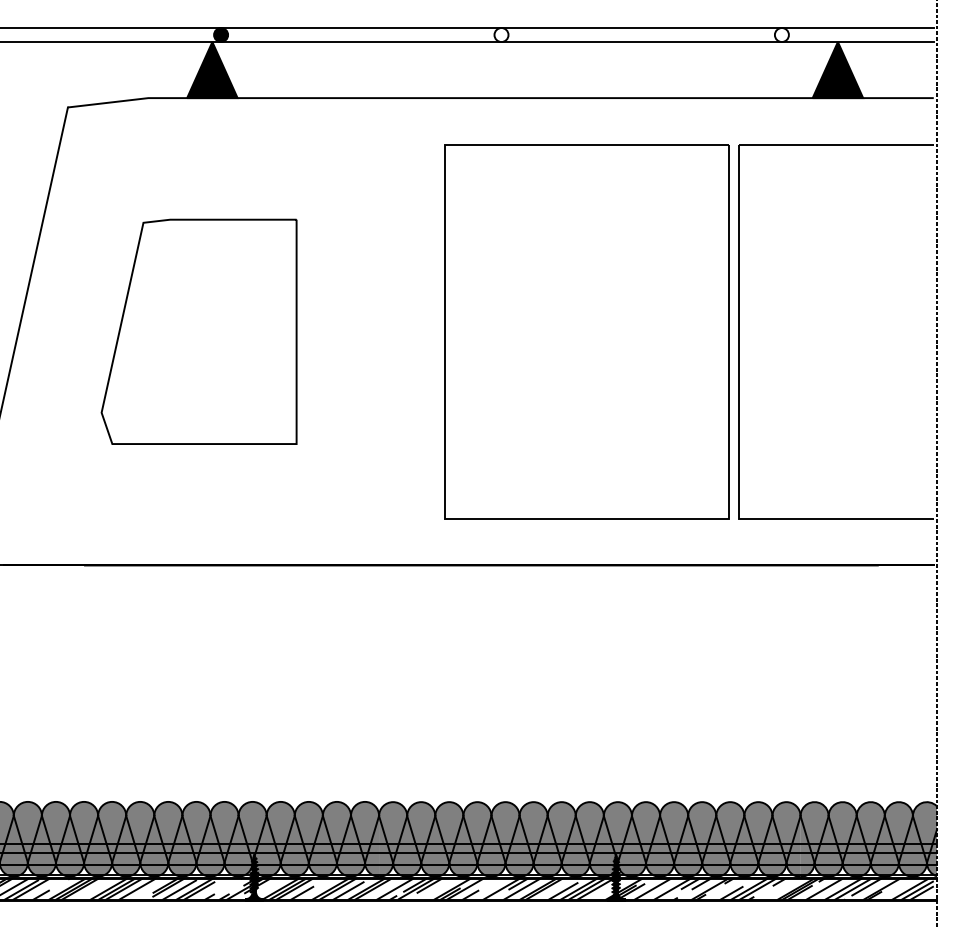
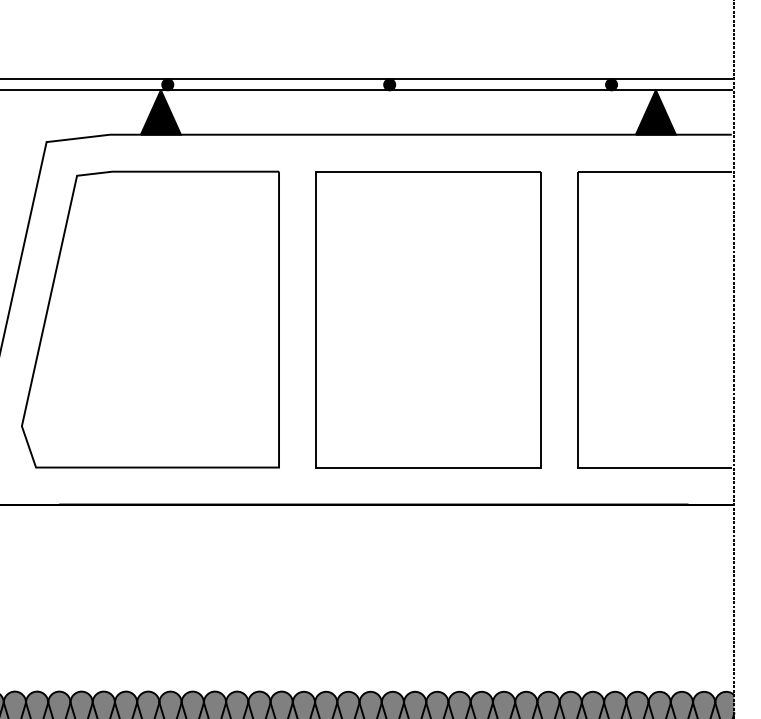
fill: (501, 35) -> (389, 85), added
fill: (781, 35) -> (611, 85), added
part: (198, 331) -> (149, 319), size x1.67
part: (586, 331) -> (427, 319), moved

